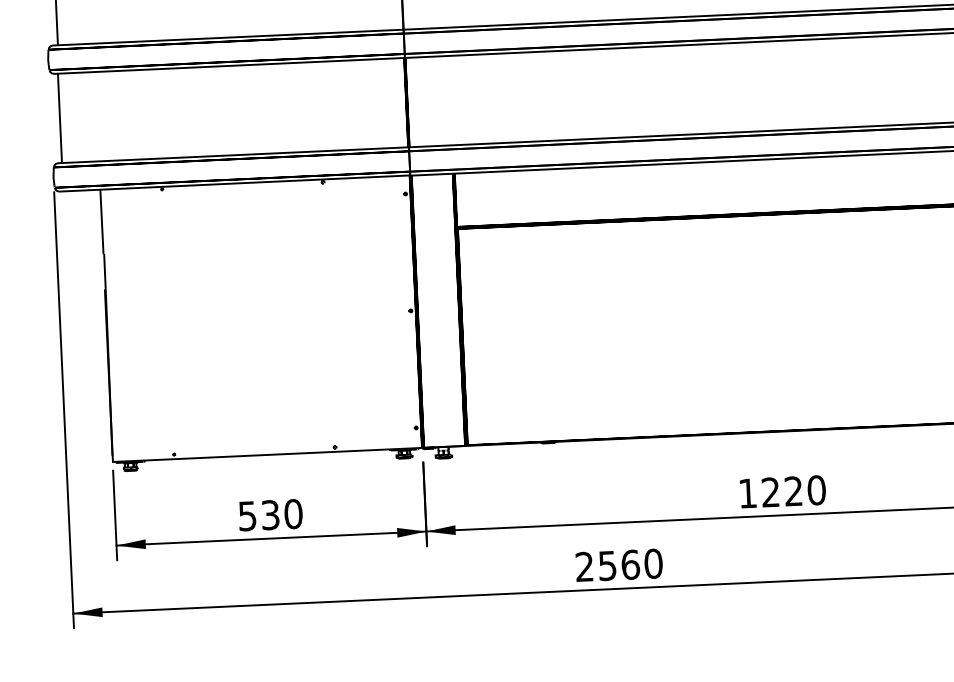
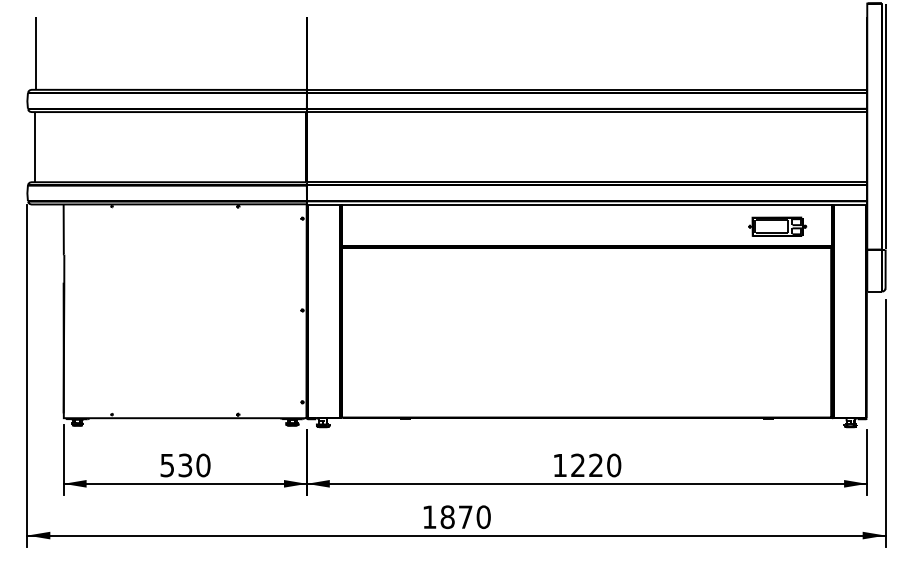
text: (607, 566) -> (447, 517), 2560 -> 1870

